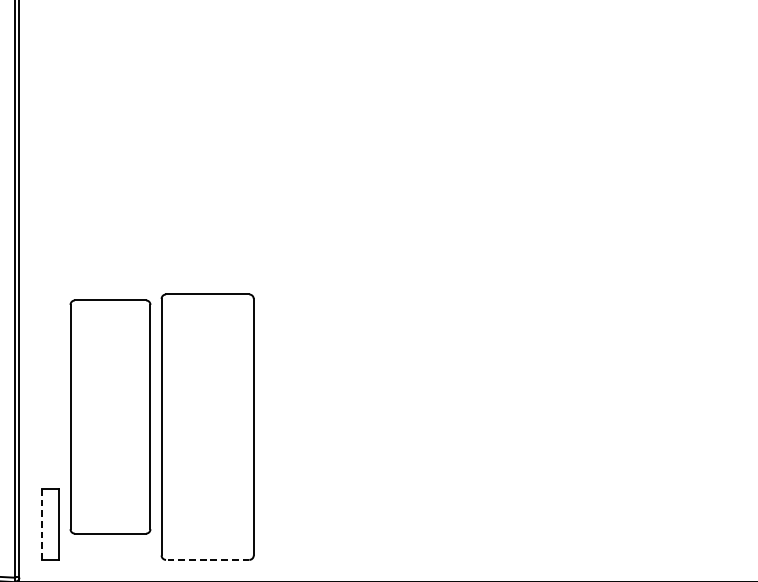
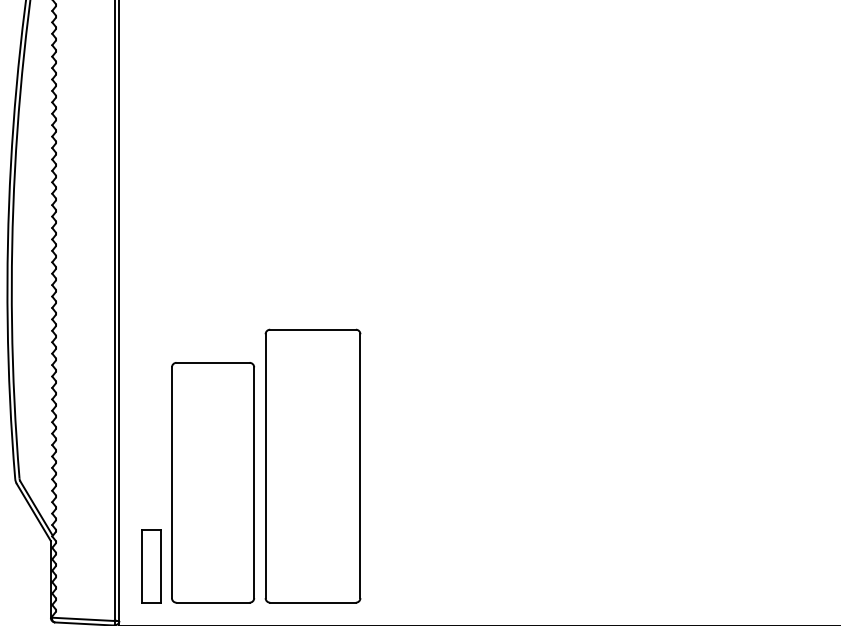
part: (109, 416) -> (212, 482), moved
line: (41, 524) -> (142, 566), dashed -> solid
line: (208, 559) -> (313, 602), dashed -> solid

